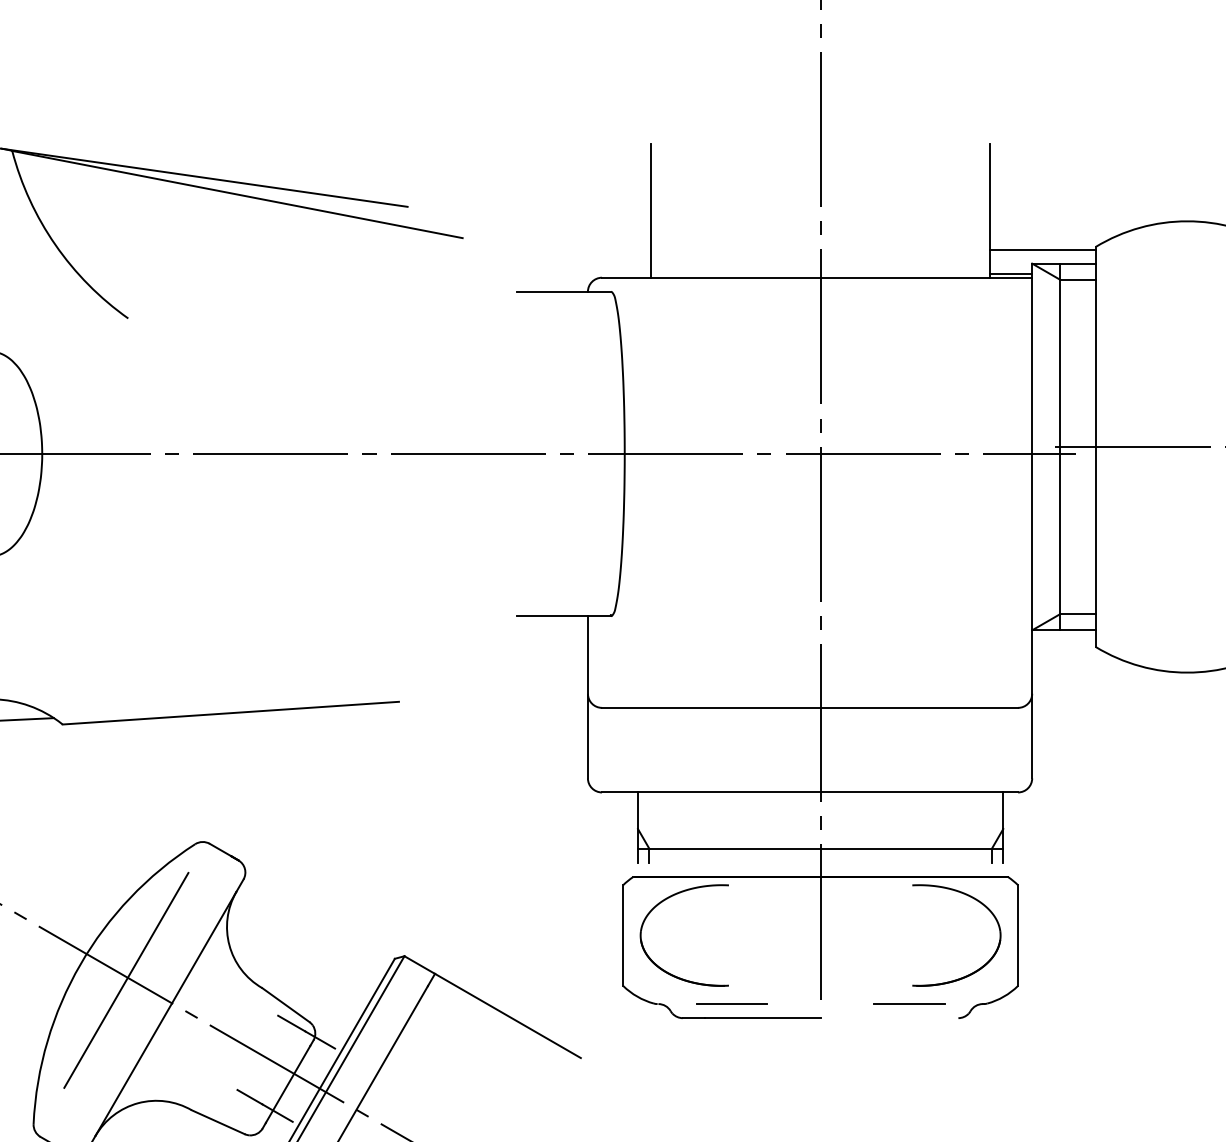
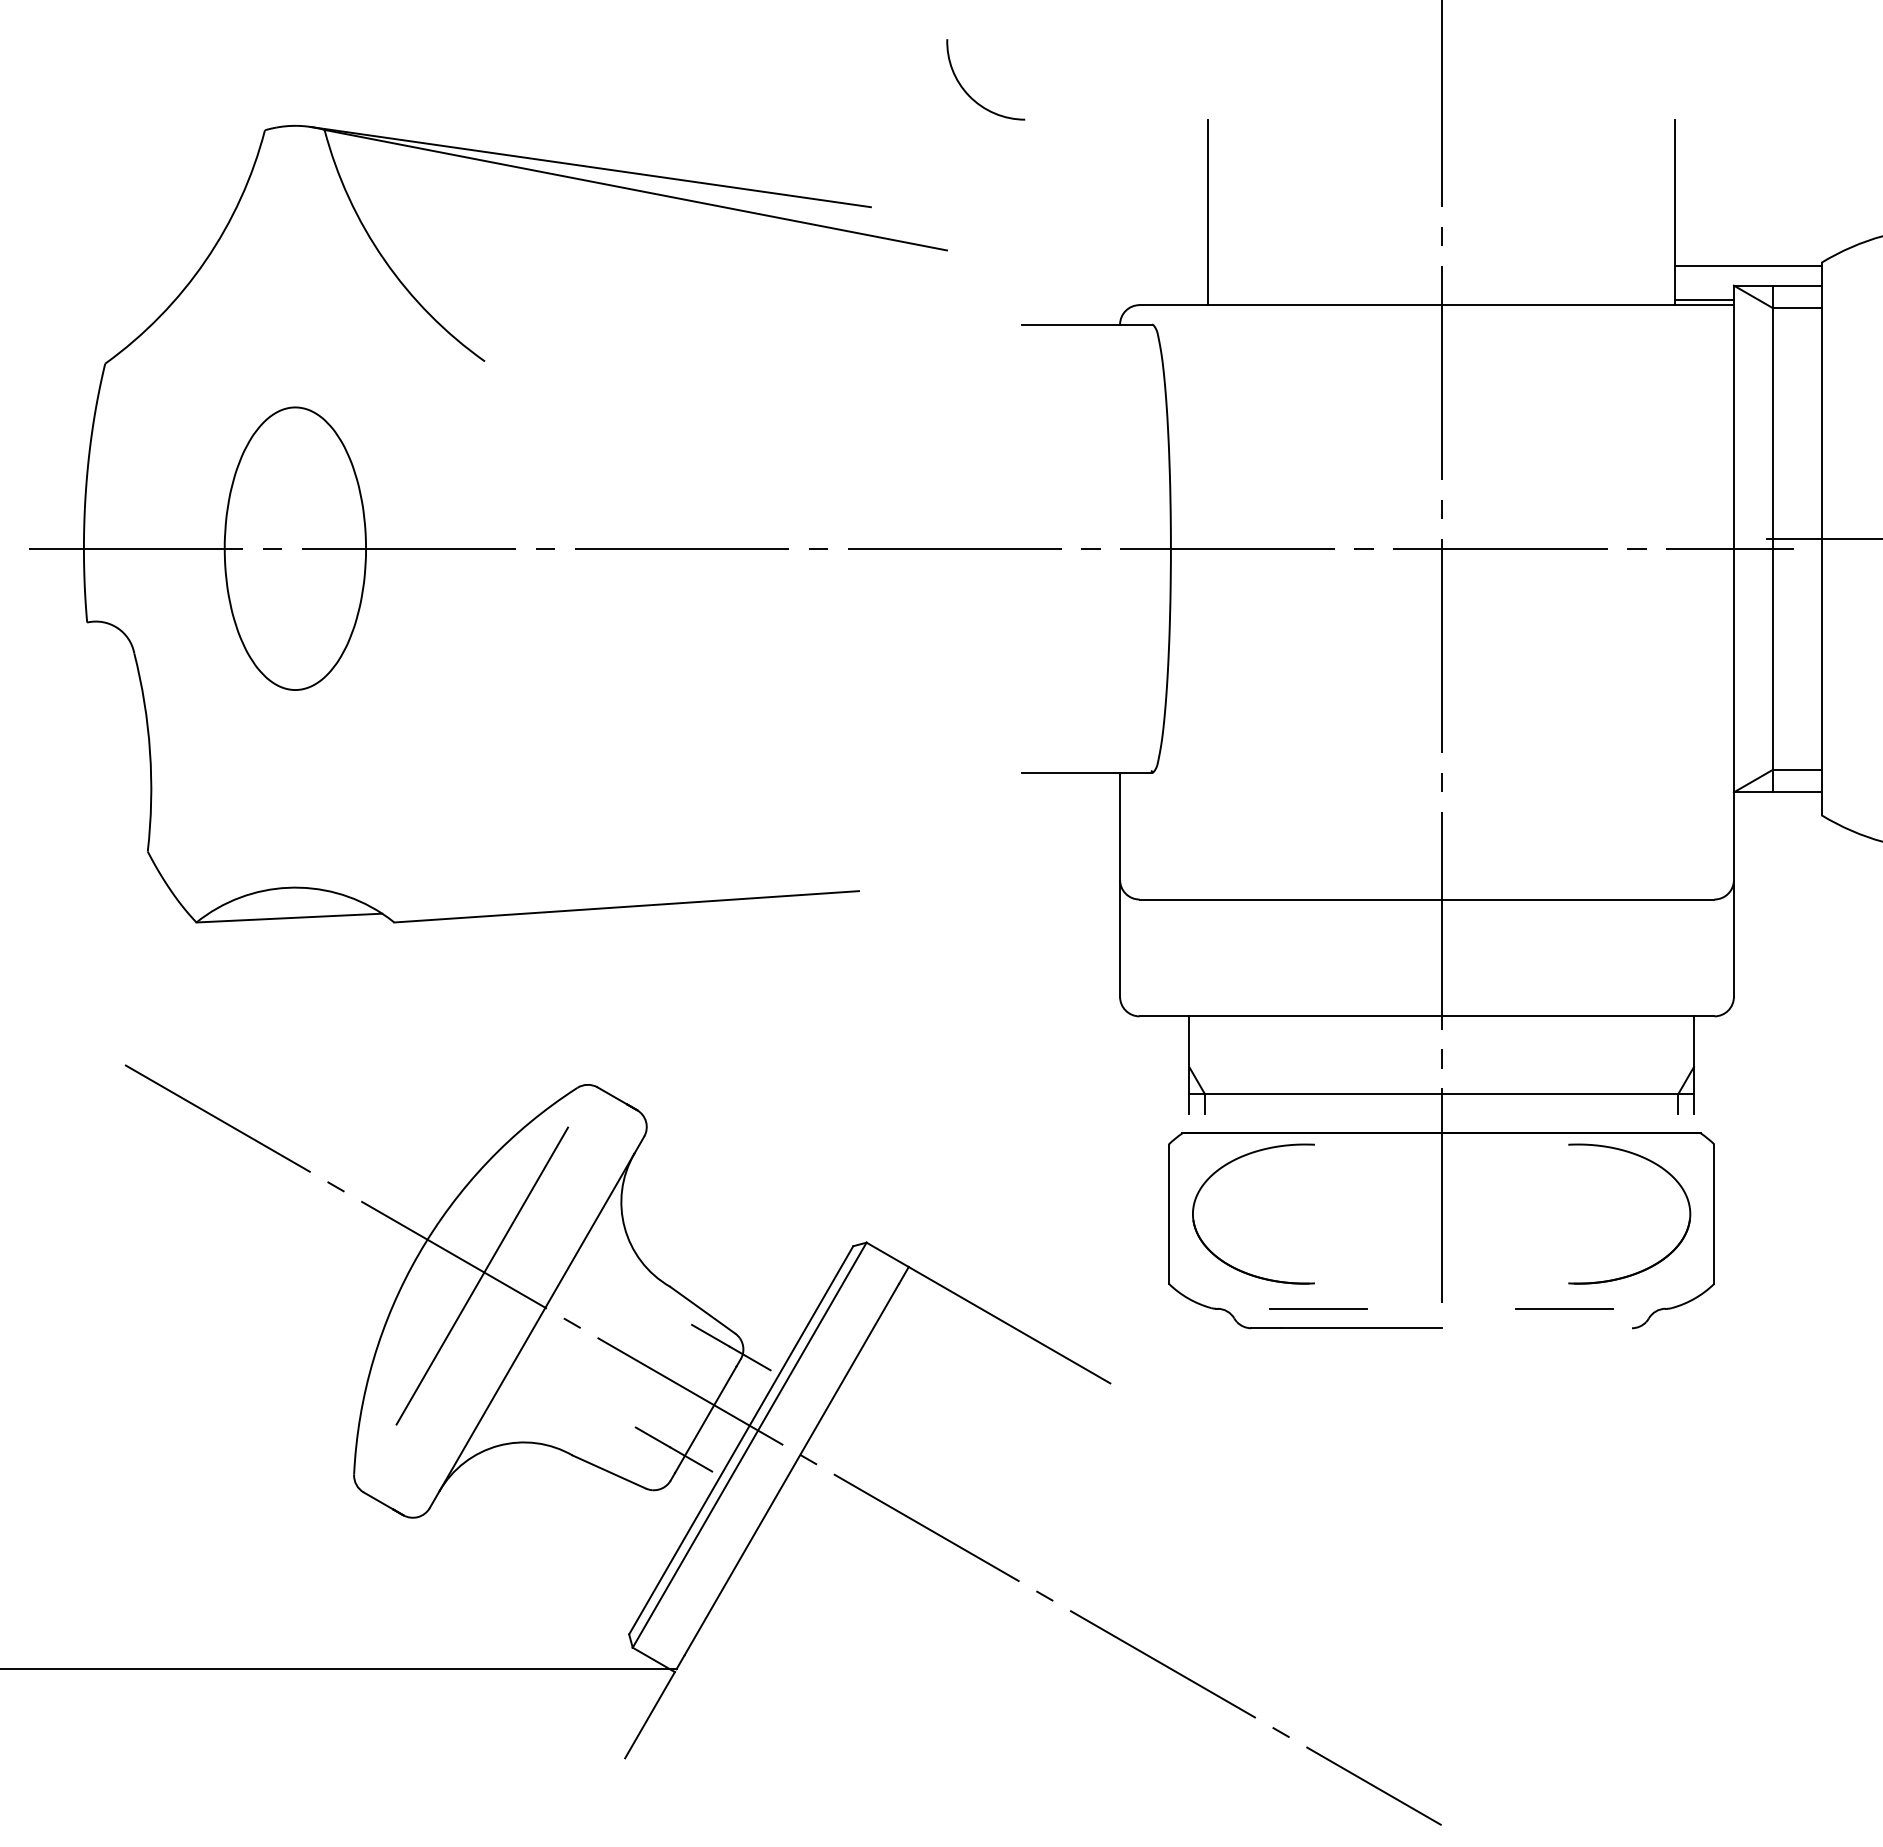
part: (478, 125) -> (969, 94), added

